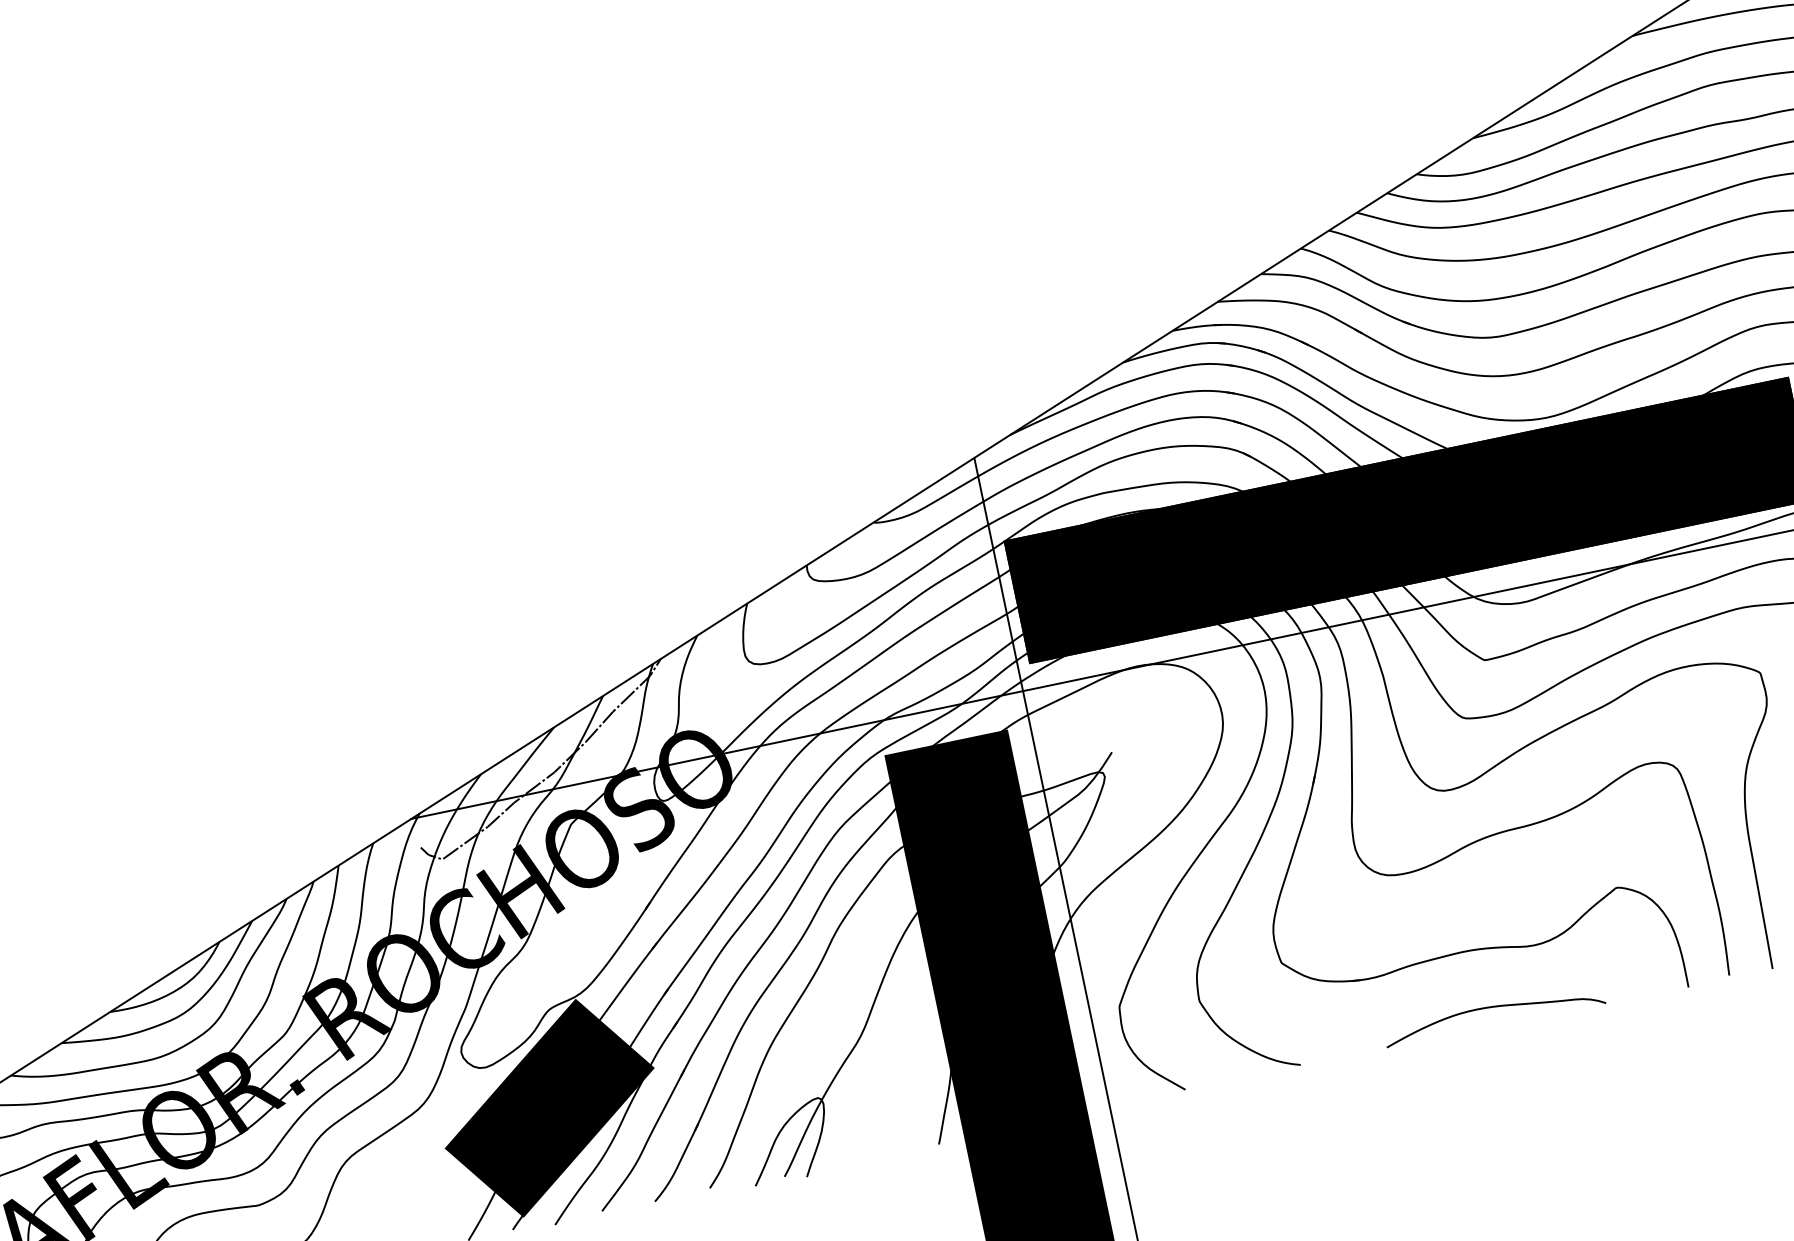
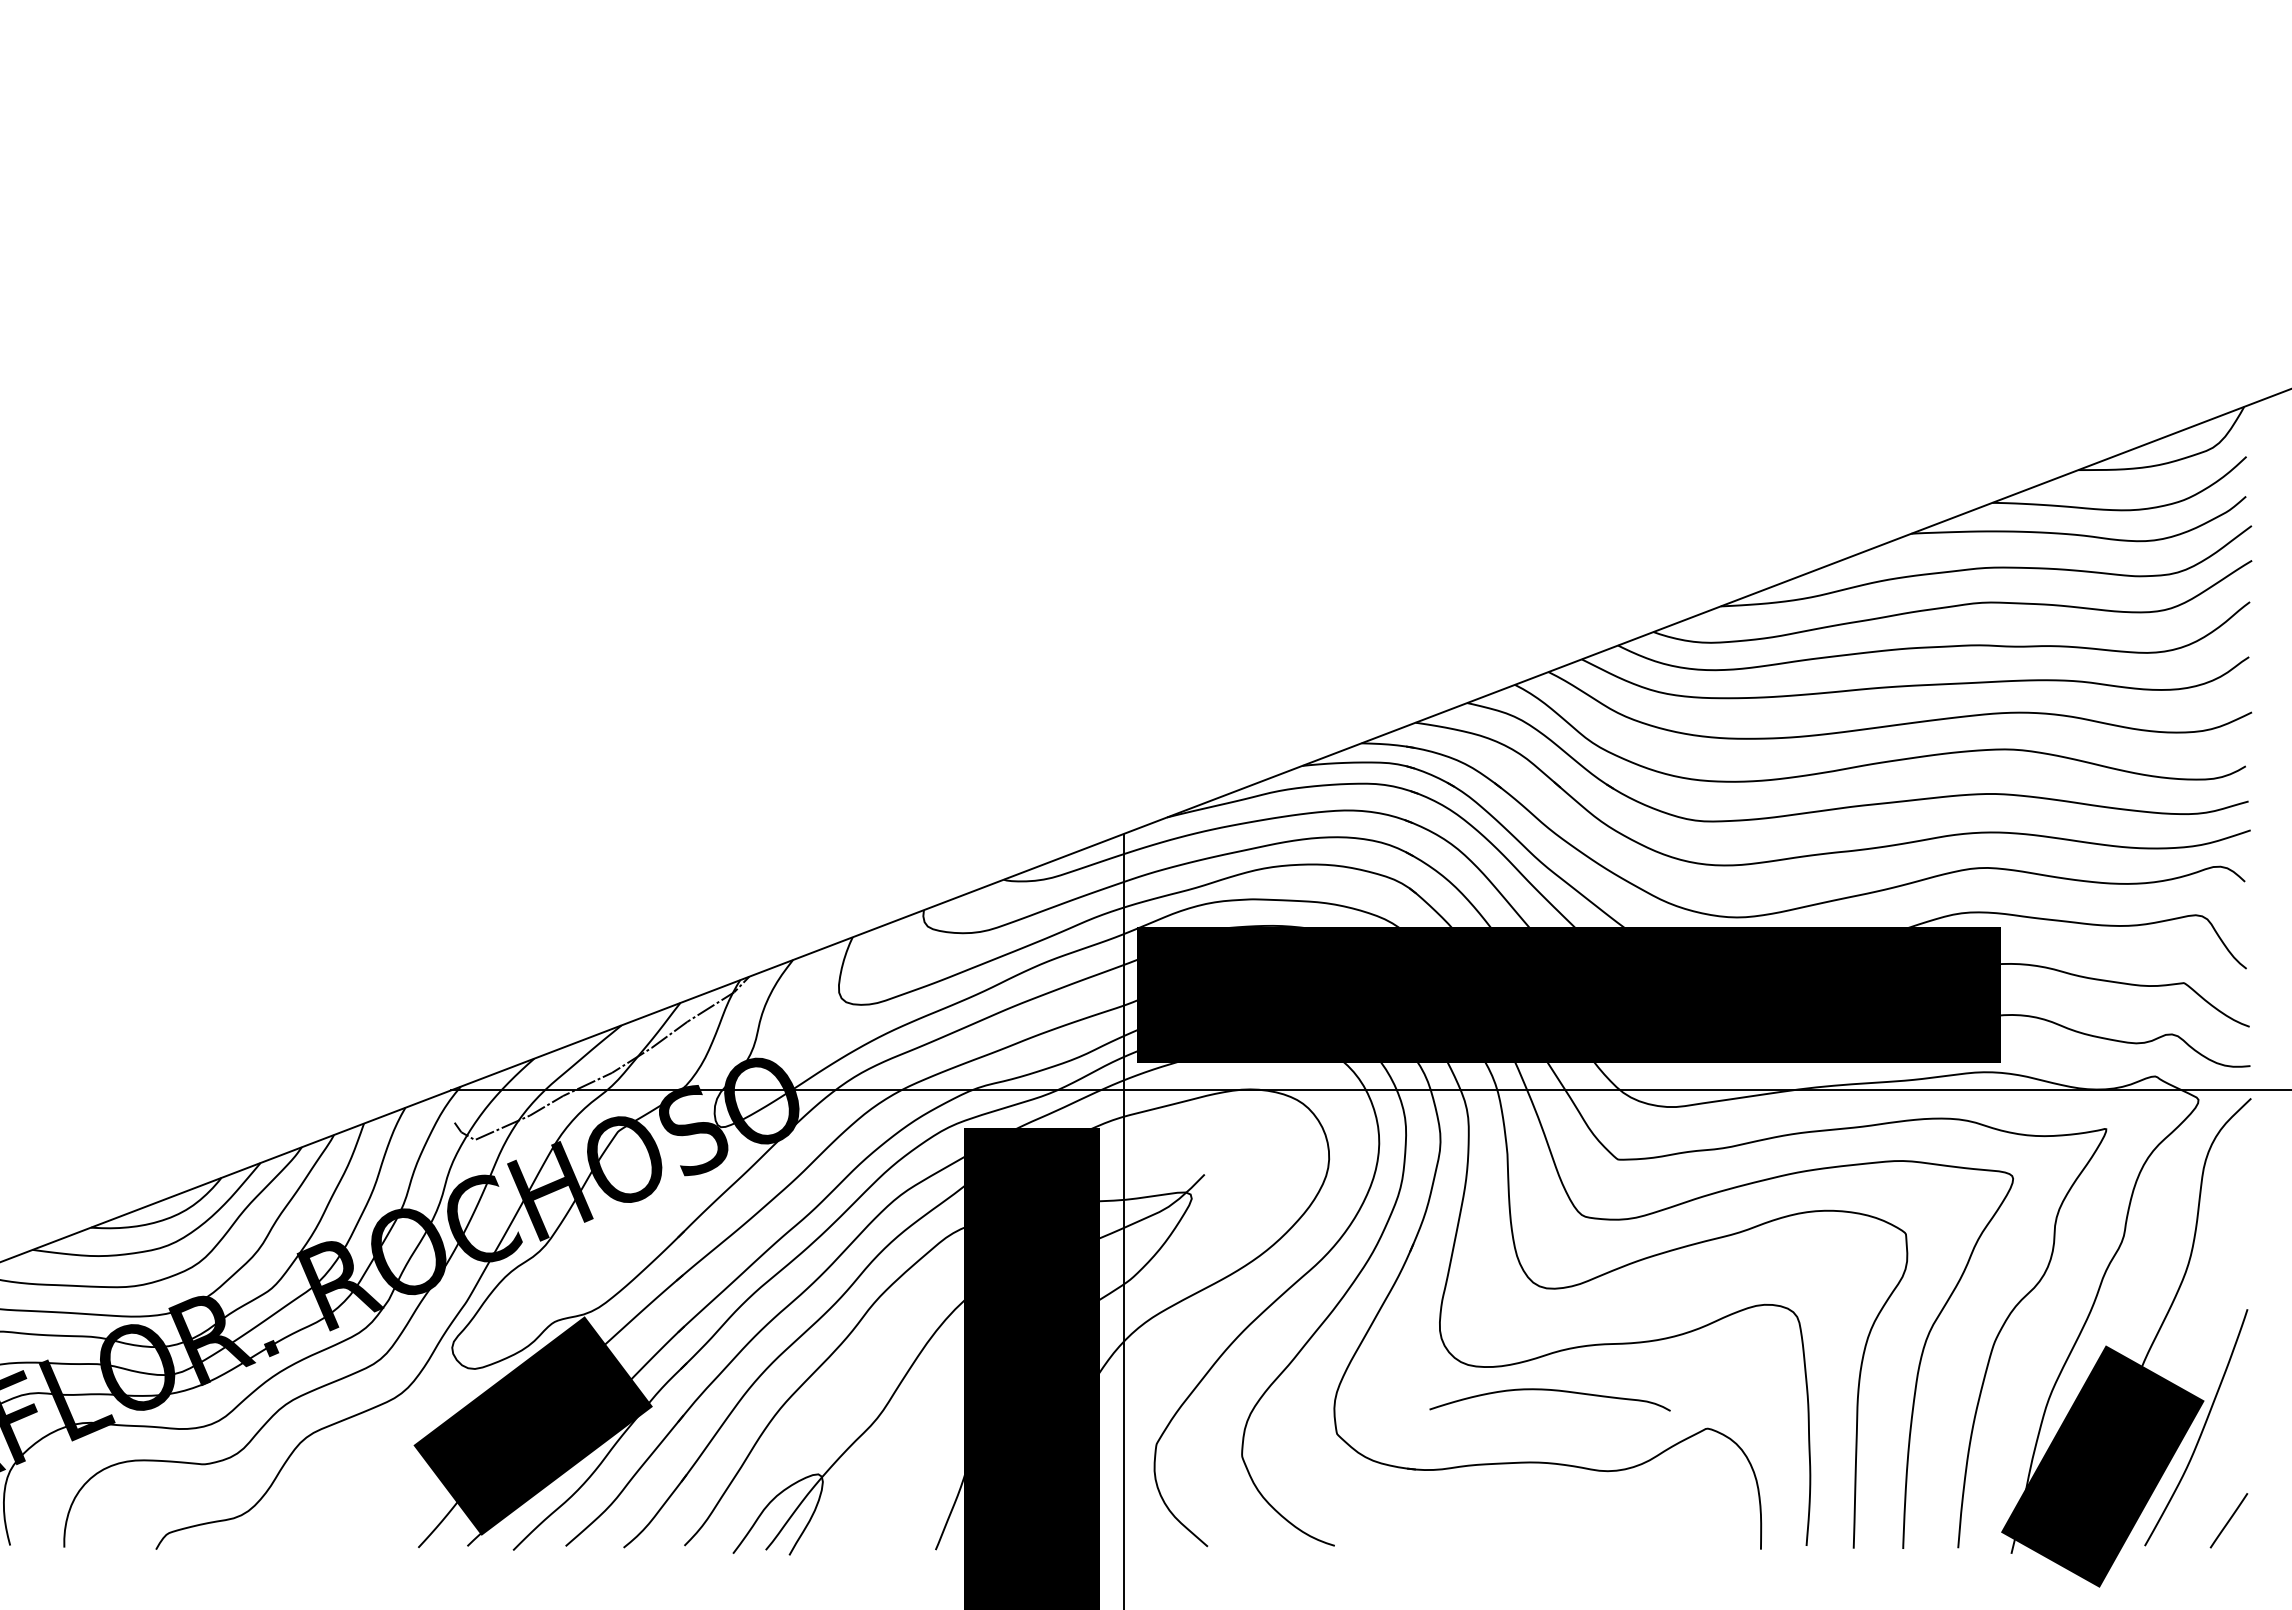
curve: (1496, 1007) -> (1553, 1391), moved

